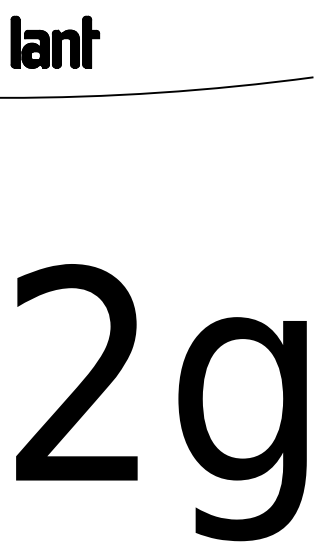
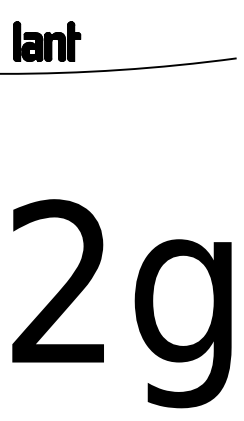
part: (55, 41) -> (47, 41), moved

